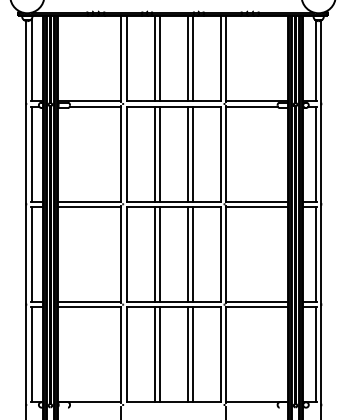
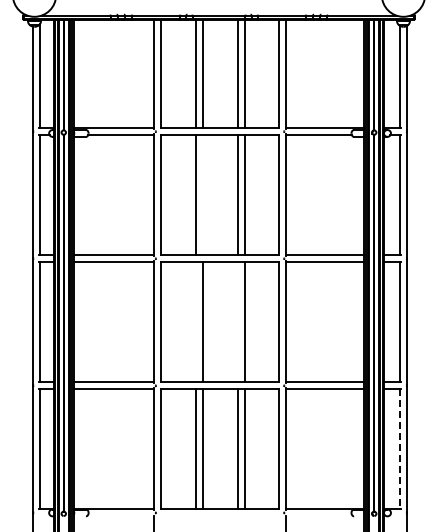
line: (159, 154) -> (202, 195), removed
line: (154, 254) -> (195, 322), removed
line: (187, 254) -> (237, 322), removed
line: (315, 354) -> (399, 449), solid -> dashed

